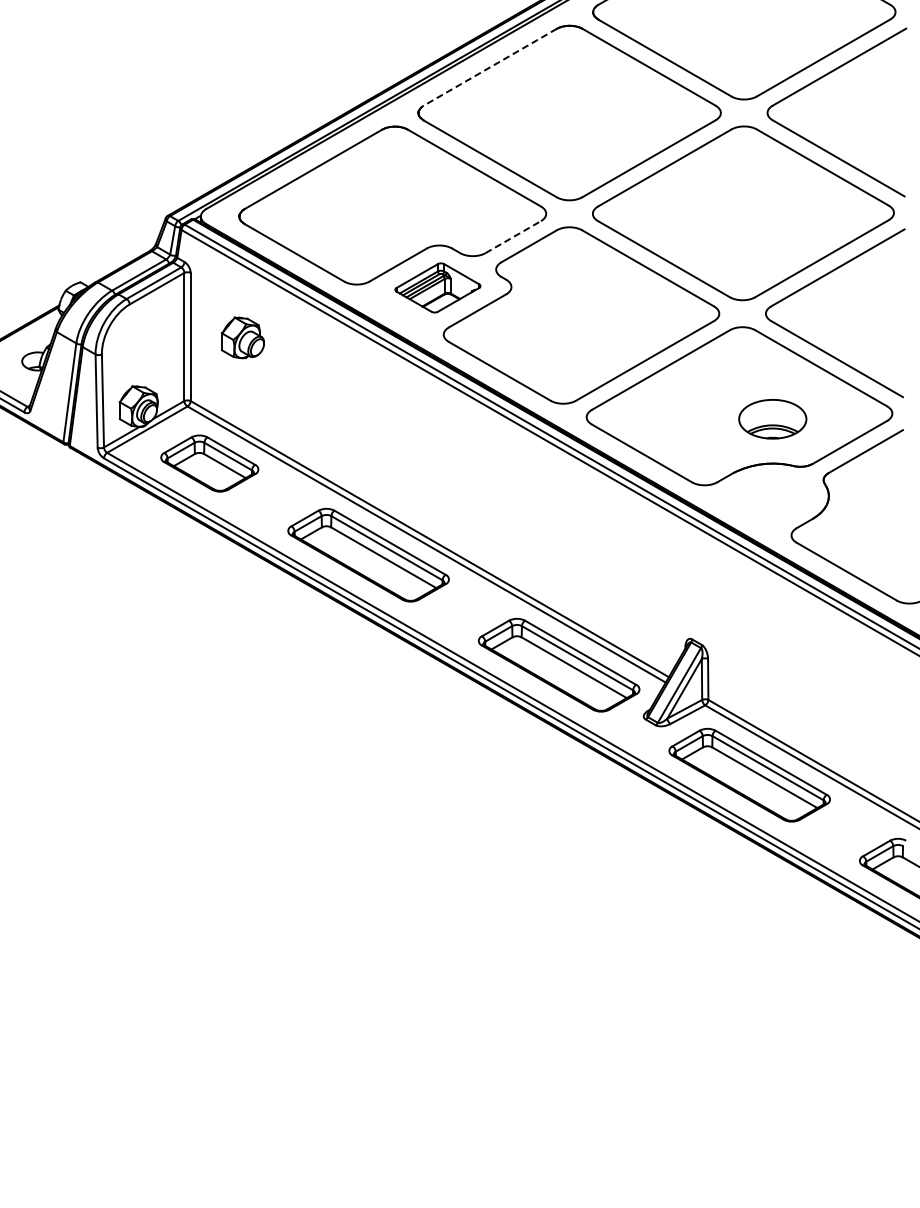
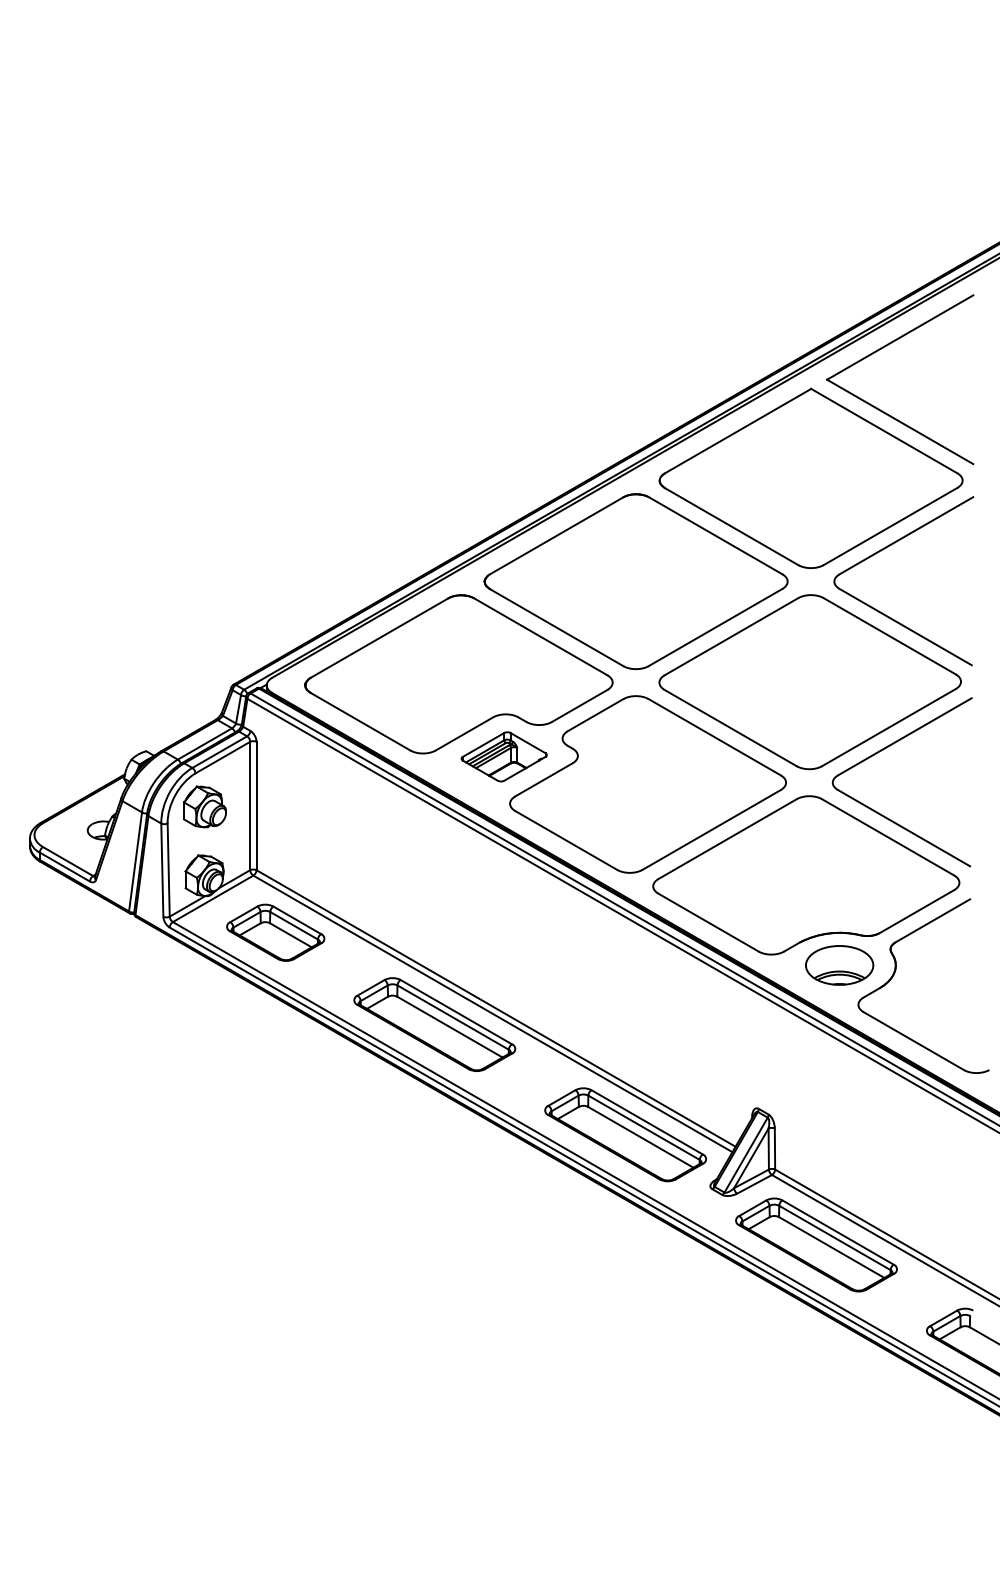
line: (490, 67) -> (556, 536), dashed -> solid
line: (514, 236) -> (580, 705), dashed -> solid
part: (242, 337) -> (204, 806), moved
part: (772, 419) -> (839, 965), moved

